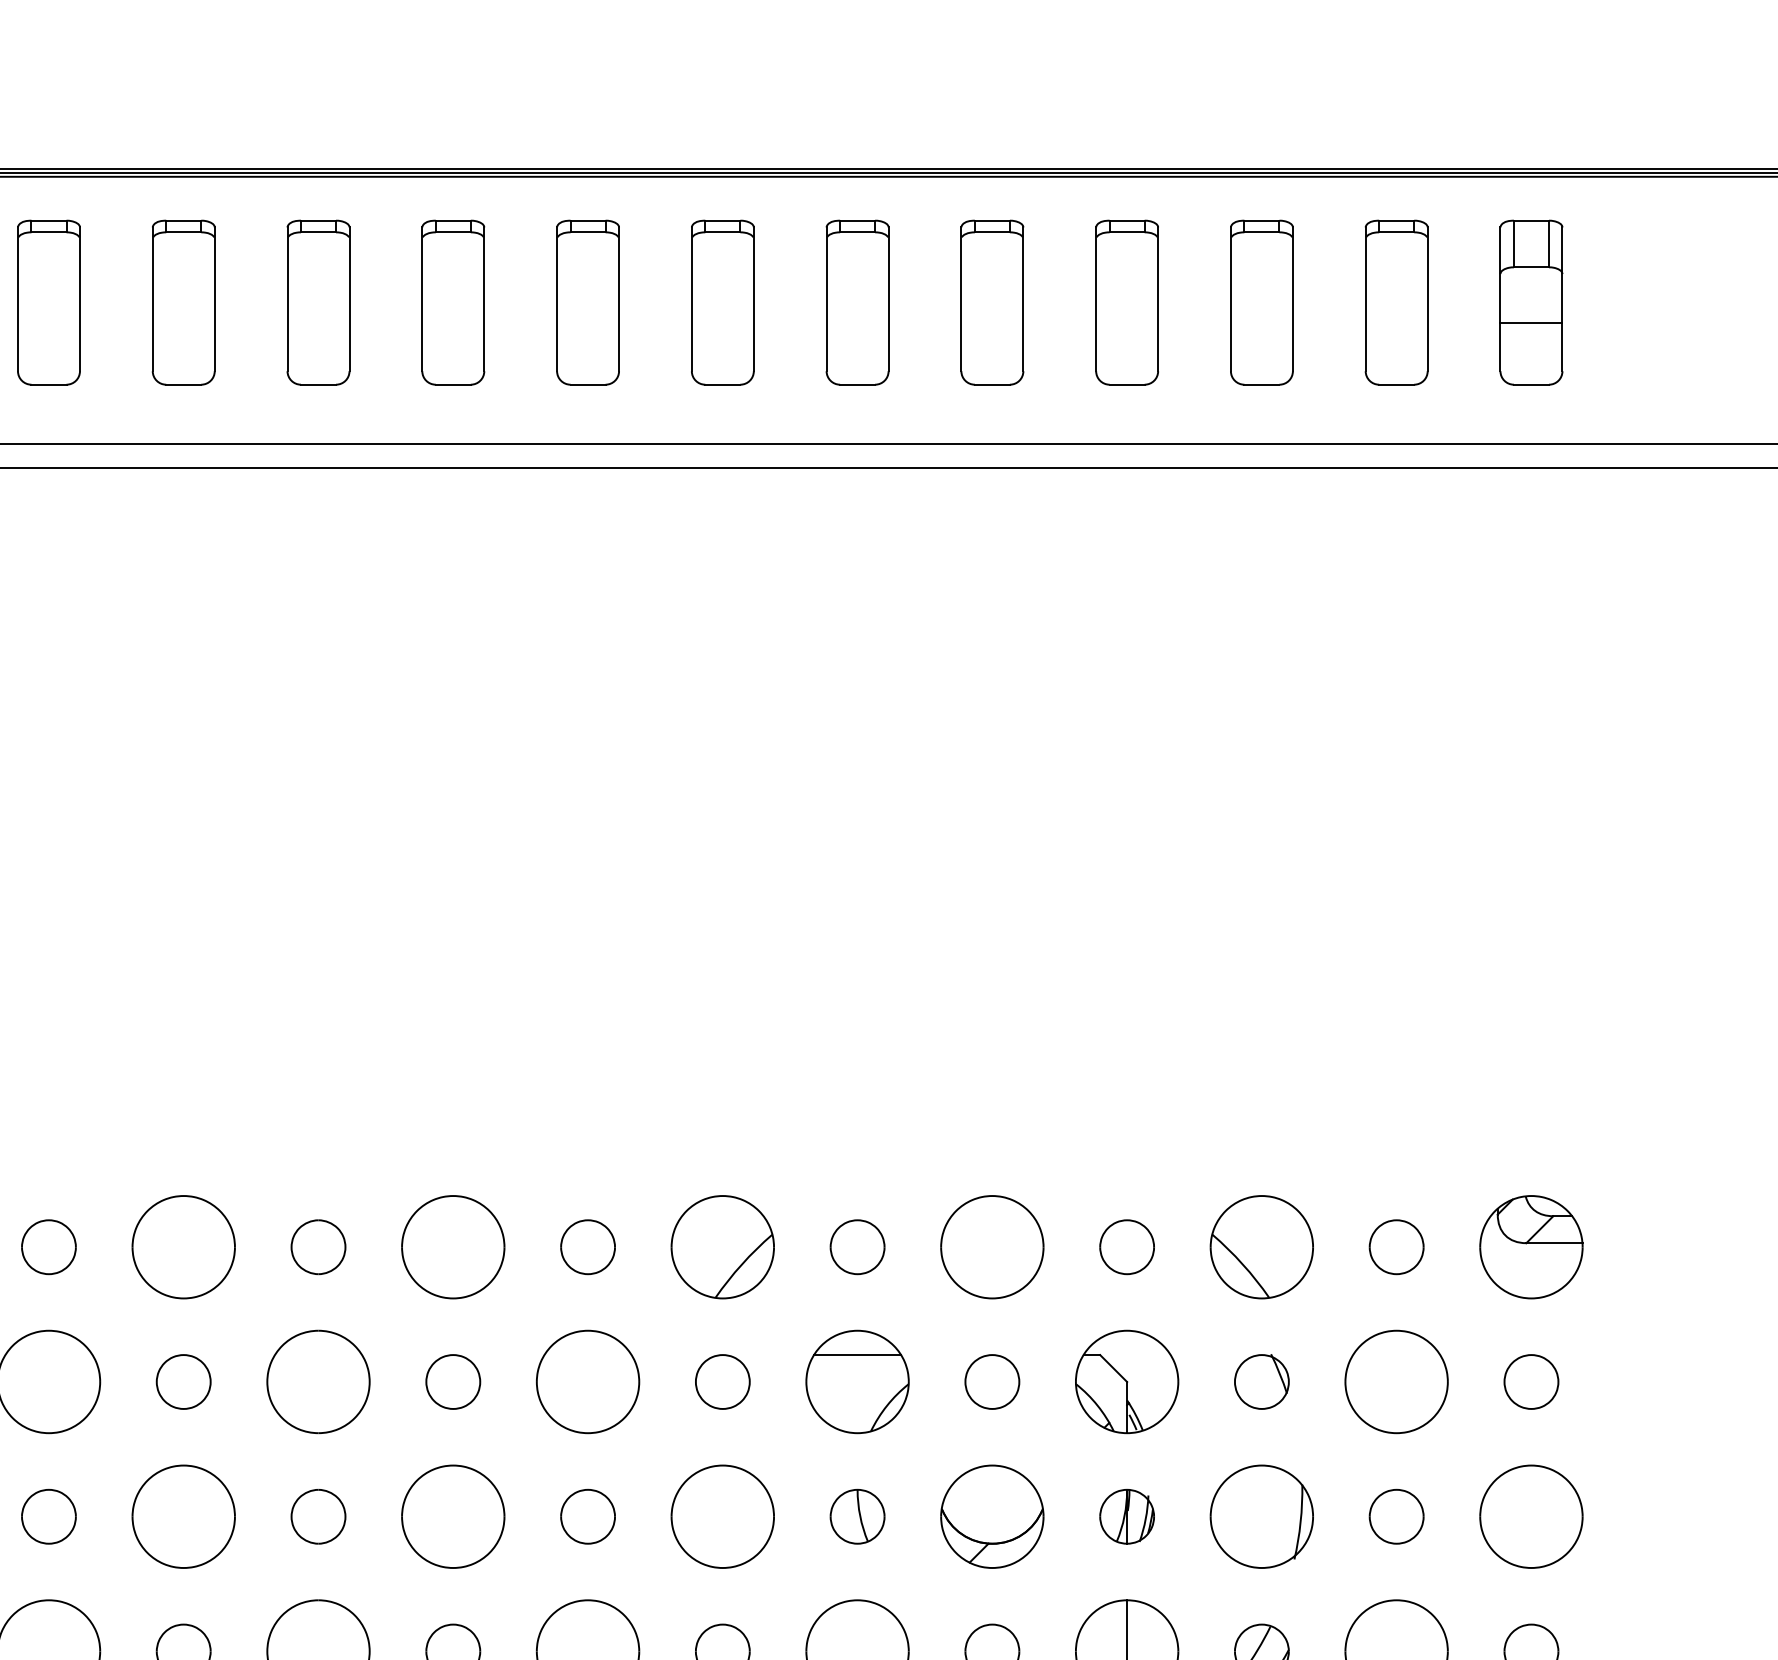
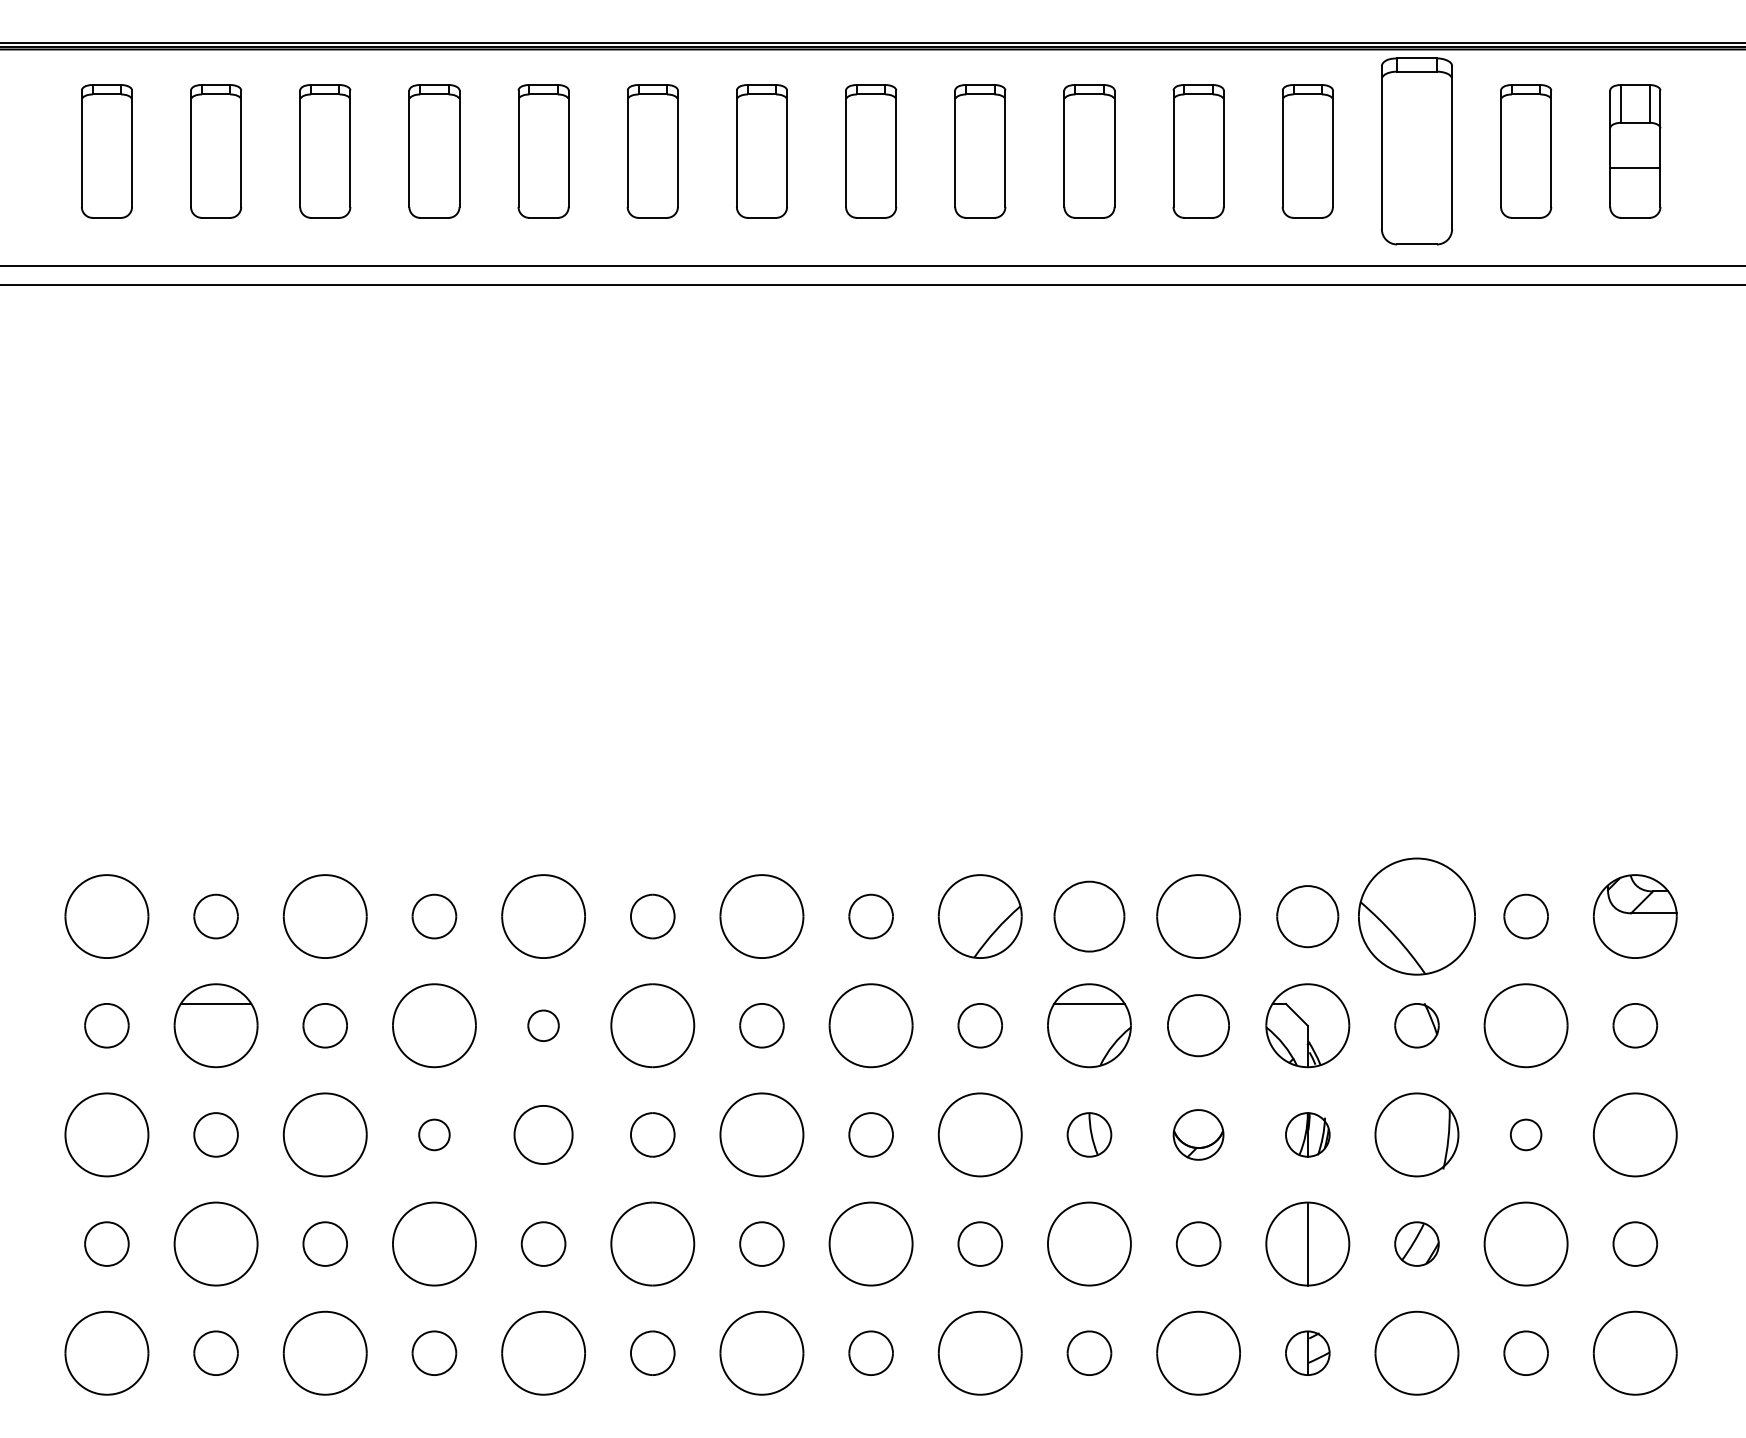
part: (1261, 302) -> (1416, 151), size x1.4
part: (857, 1247) -> (1089, 916), size x1.6
part: (1126, 1247) -> (1307, 916), size x1.4
part: (1261, 1247) -> (1416, 916), size x1.4
part: (183, 1381) -> (543, 1025), size x0.7
part: (992, 1381) -> (1198, 1025), size x1.4
part: (49, 1516) -> (434, 1134), size x0.7
part: (183, 1516) -> (543, 1134), size x0.7
part: (992, 1516) -> (1198, 1134), size x0.6
part: (1395, 1516) -> (1525, 1134), size x0.7

